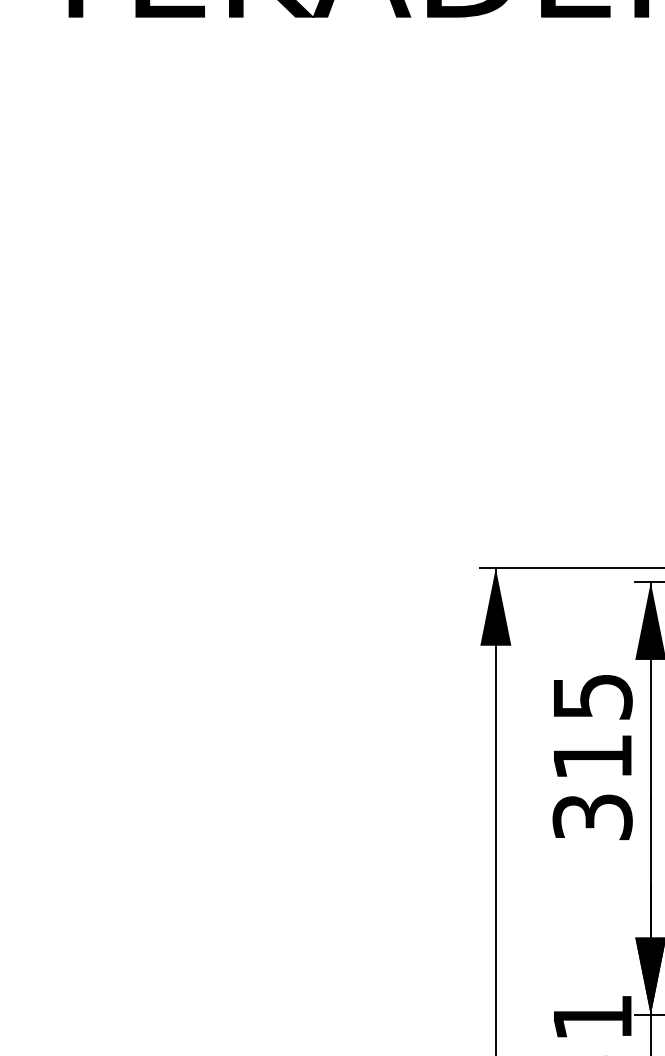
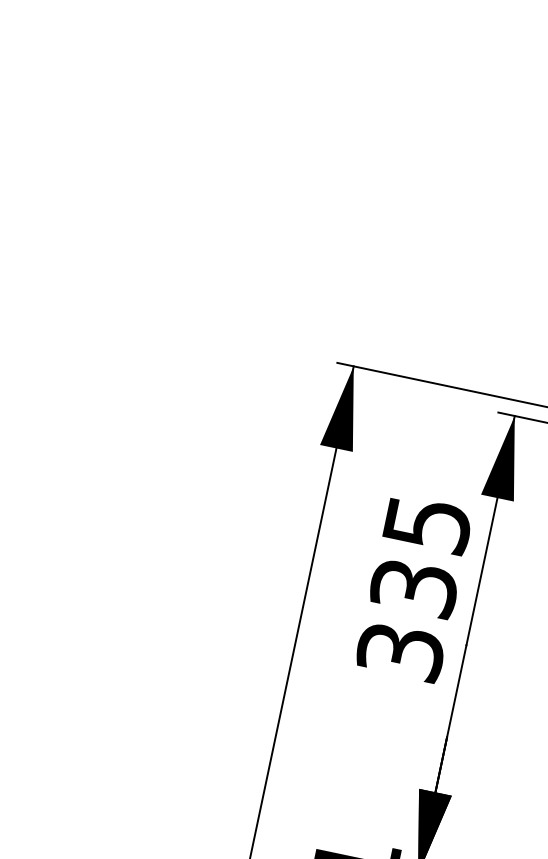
text: (592, 756) -> (414, 587), 315 -> 335

